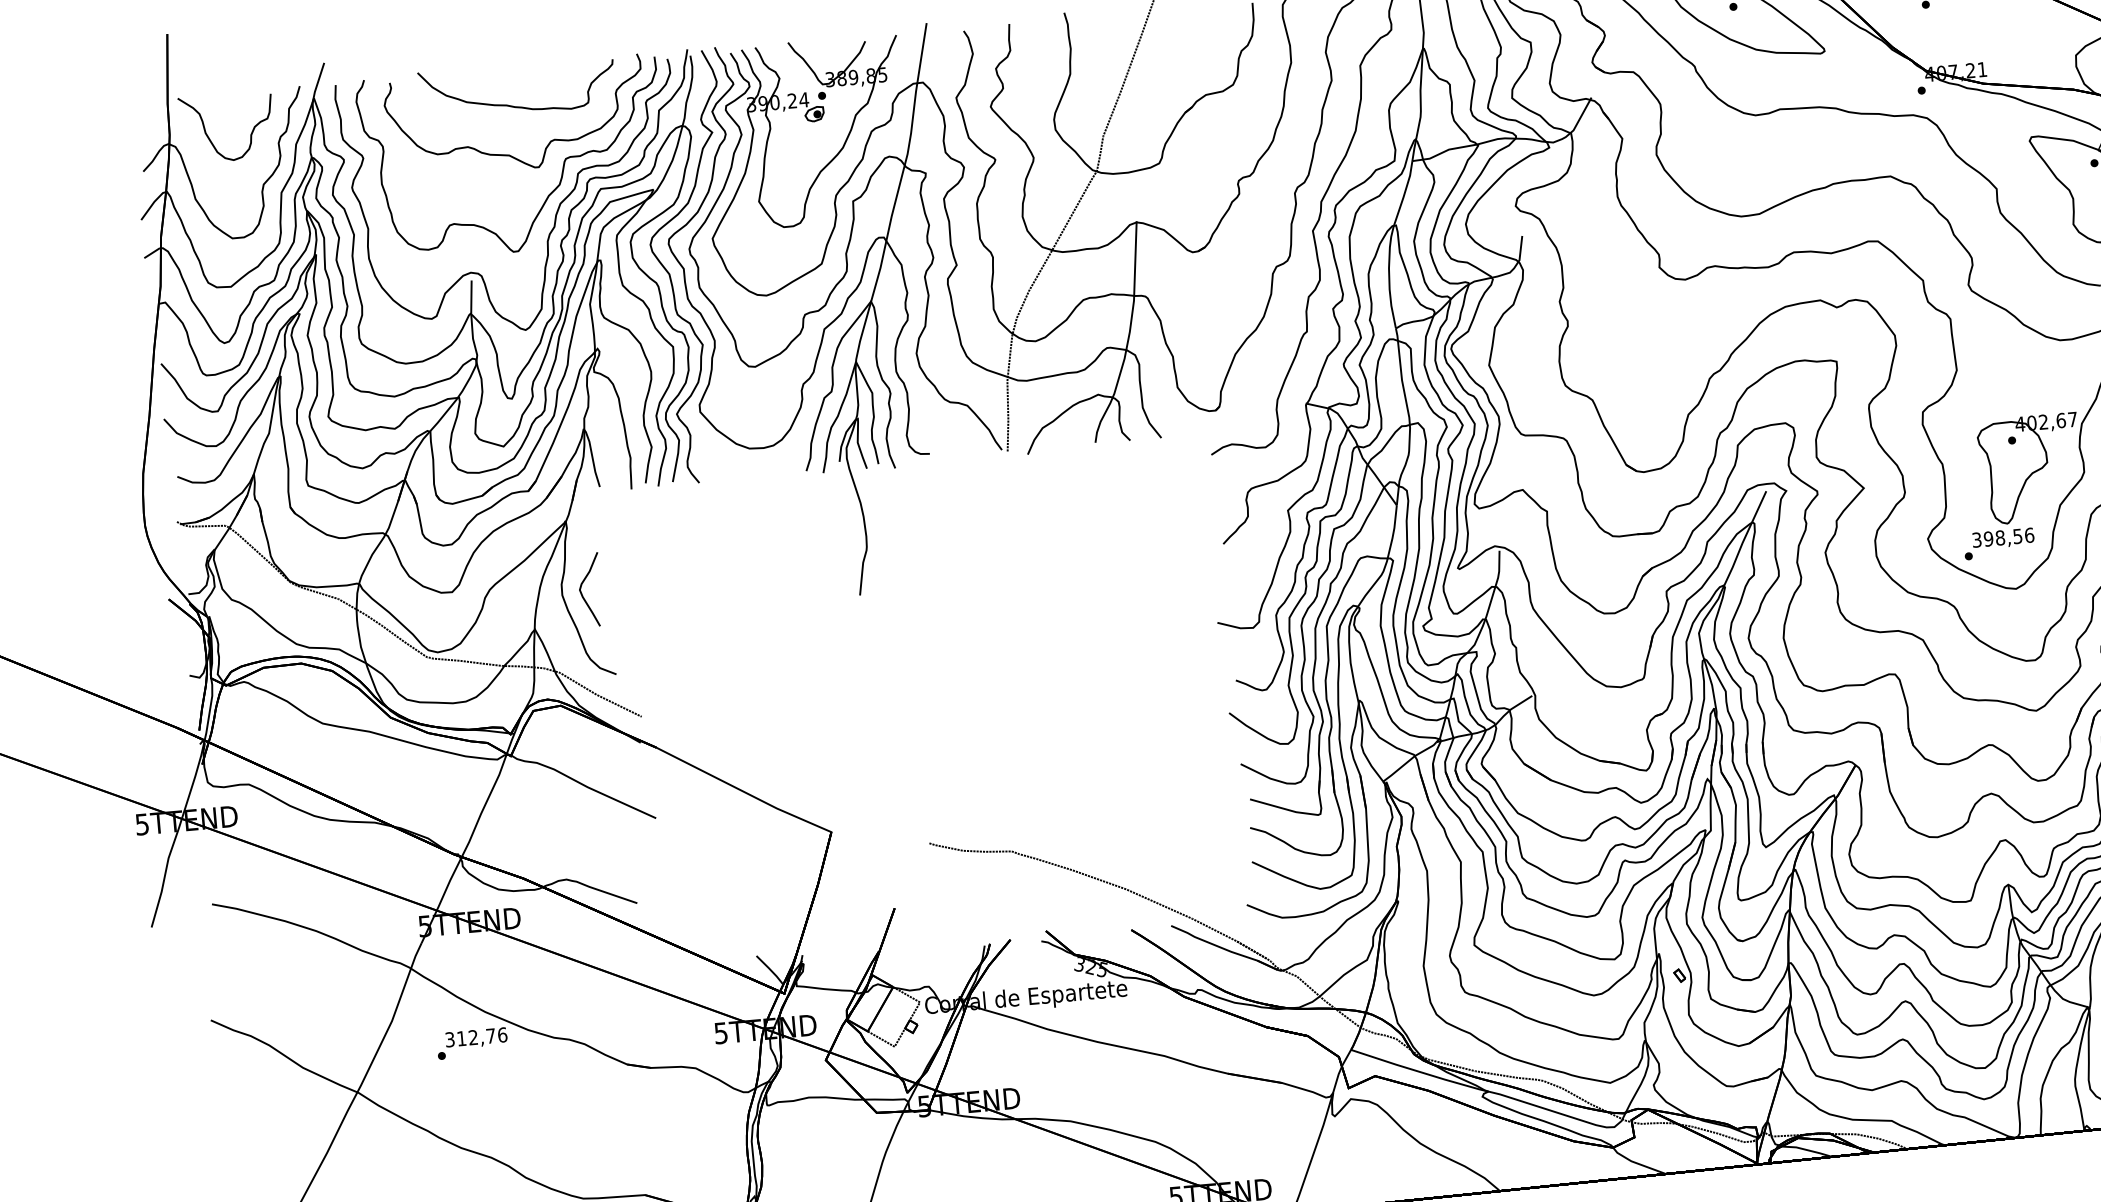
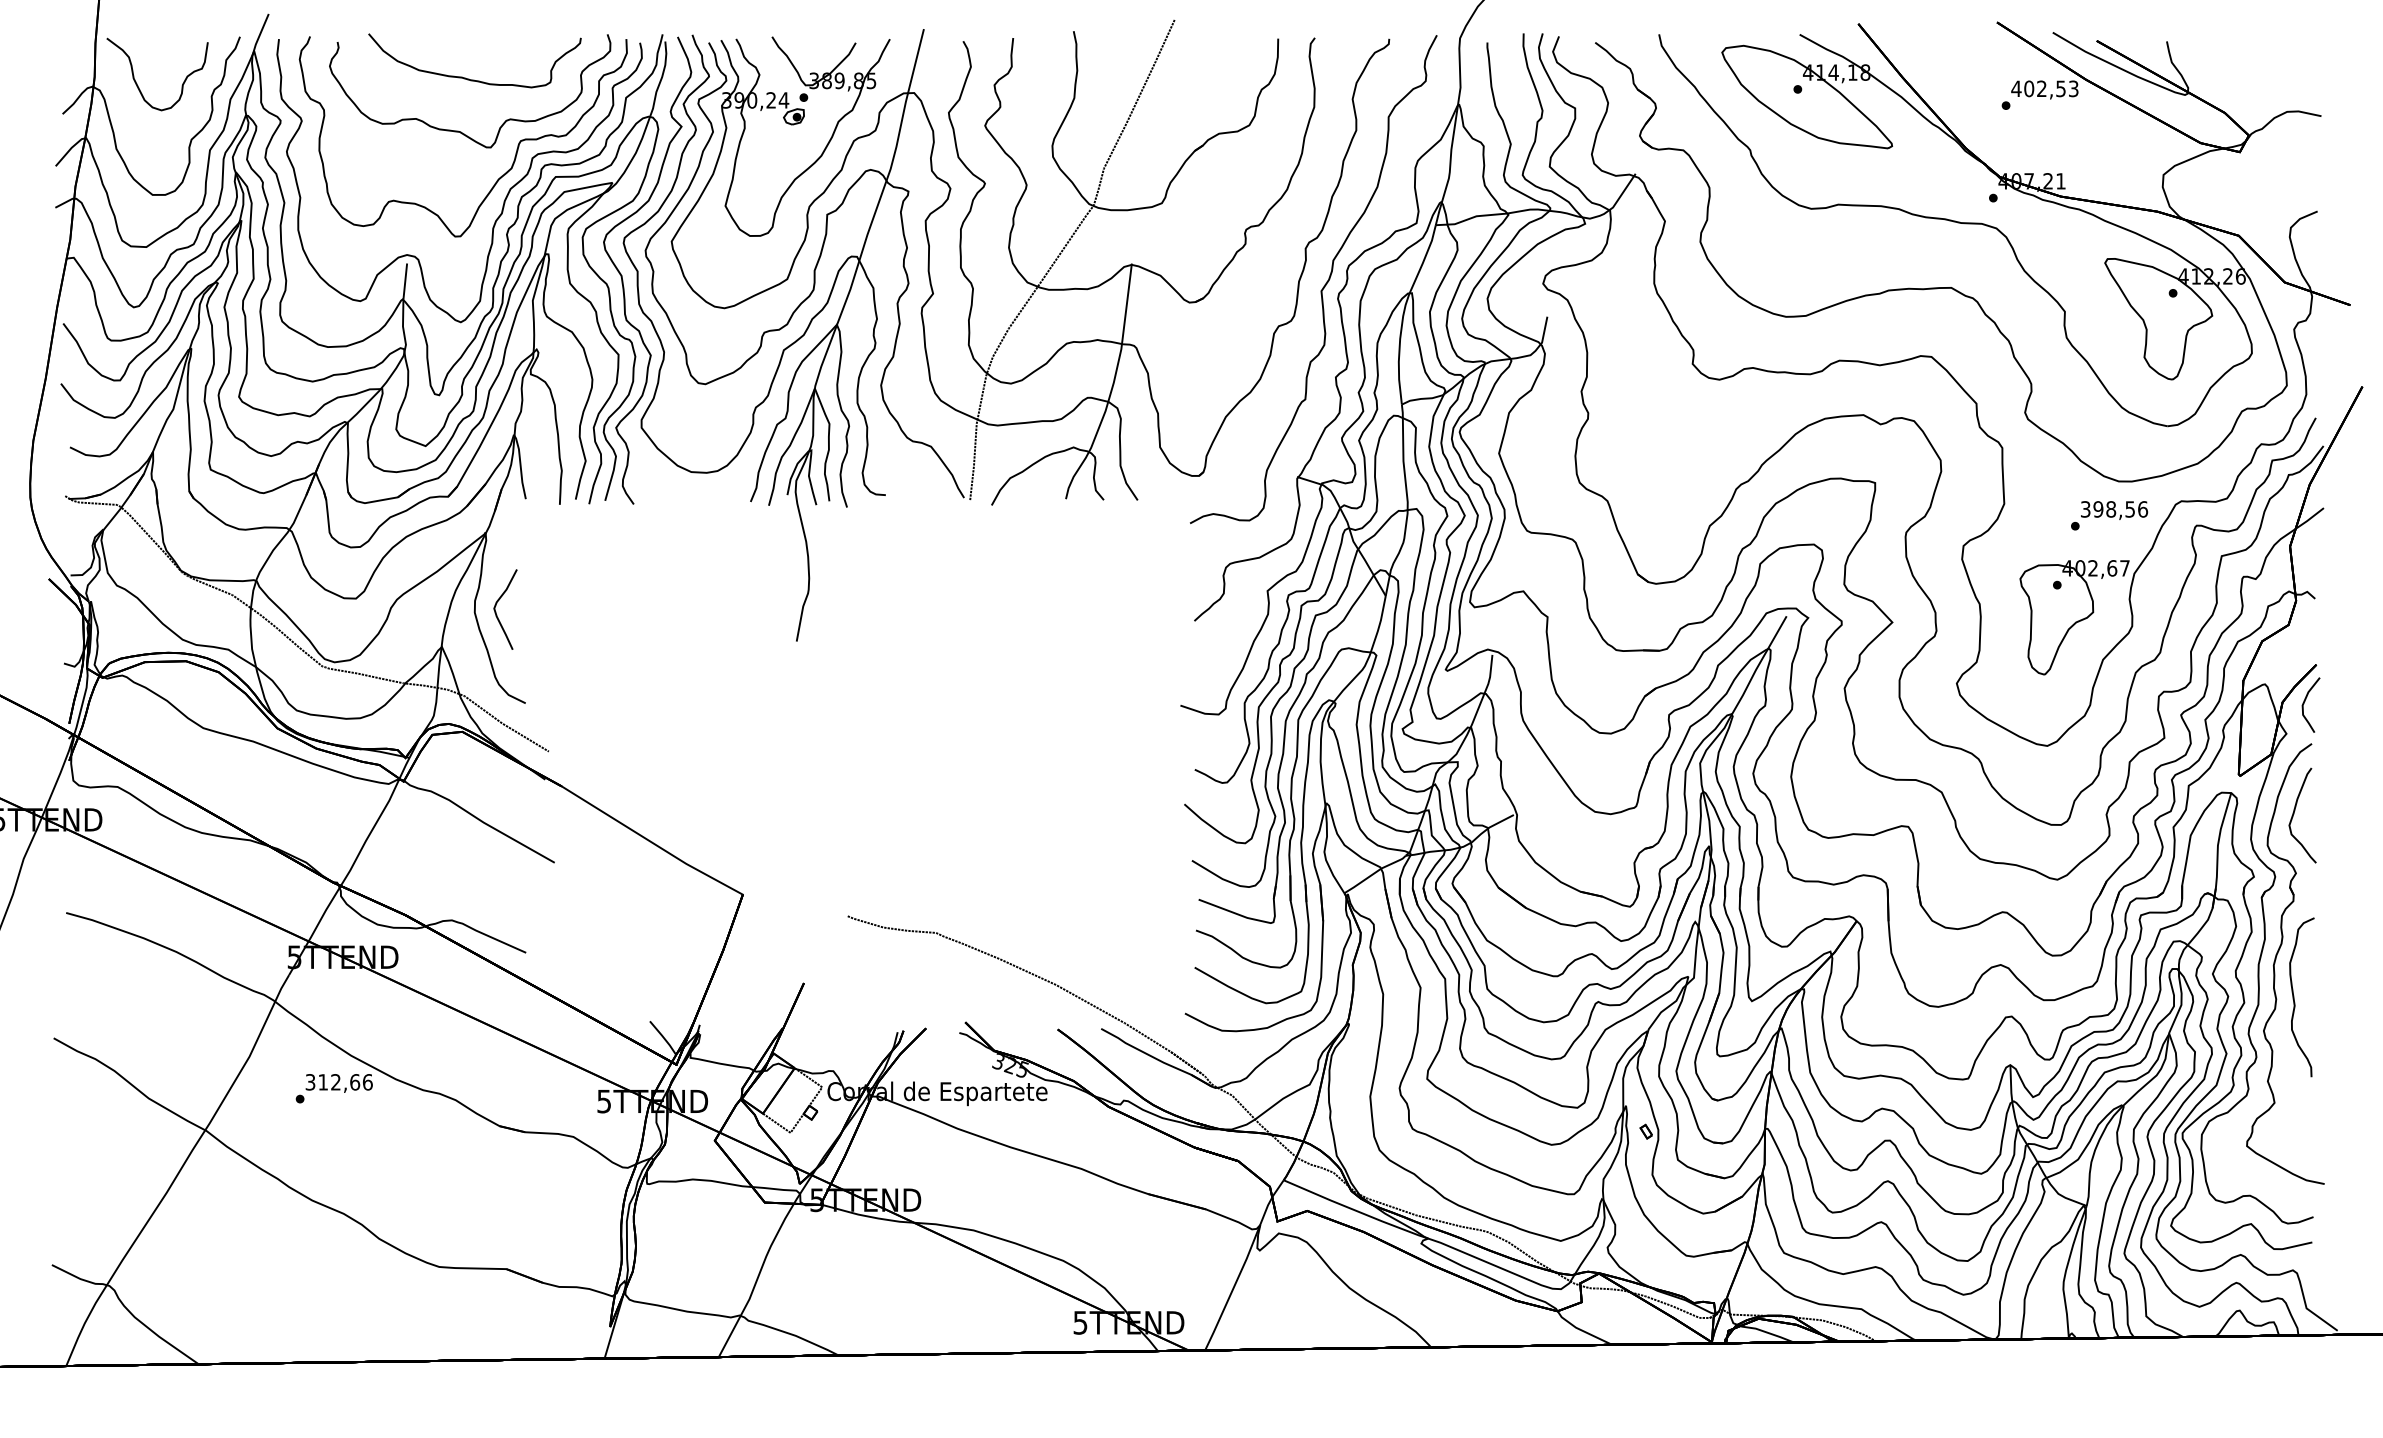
text: (1999, 543) -> (2109, 515), moved
text: (491, 1036) -> (355, 1082), 312,76 -> 312,66

